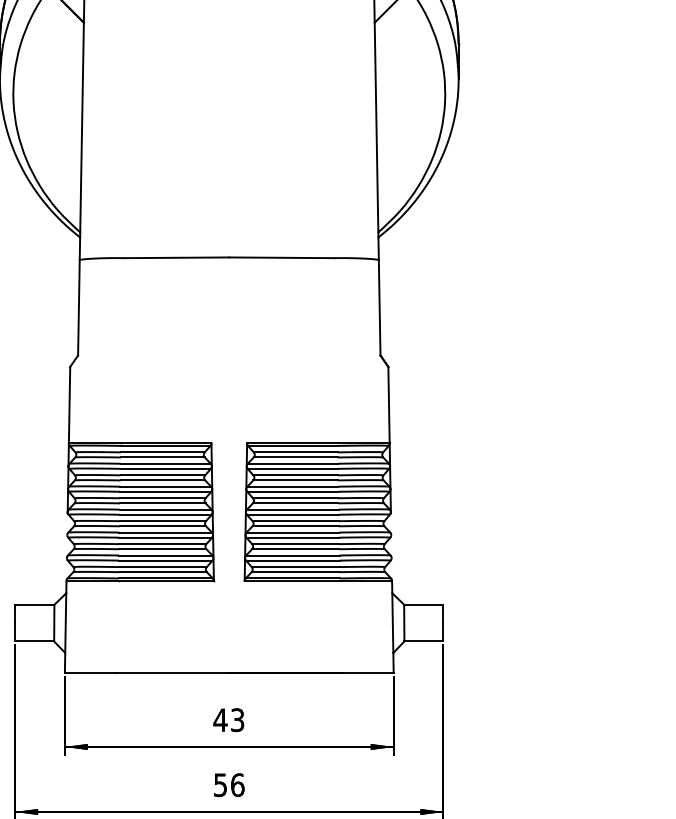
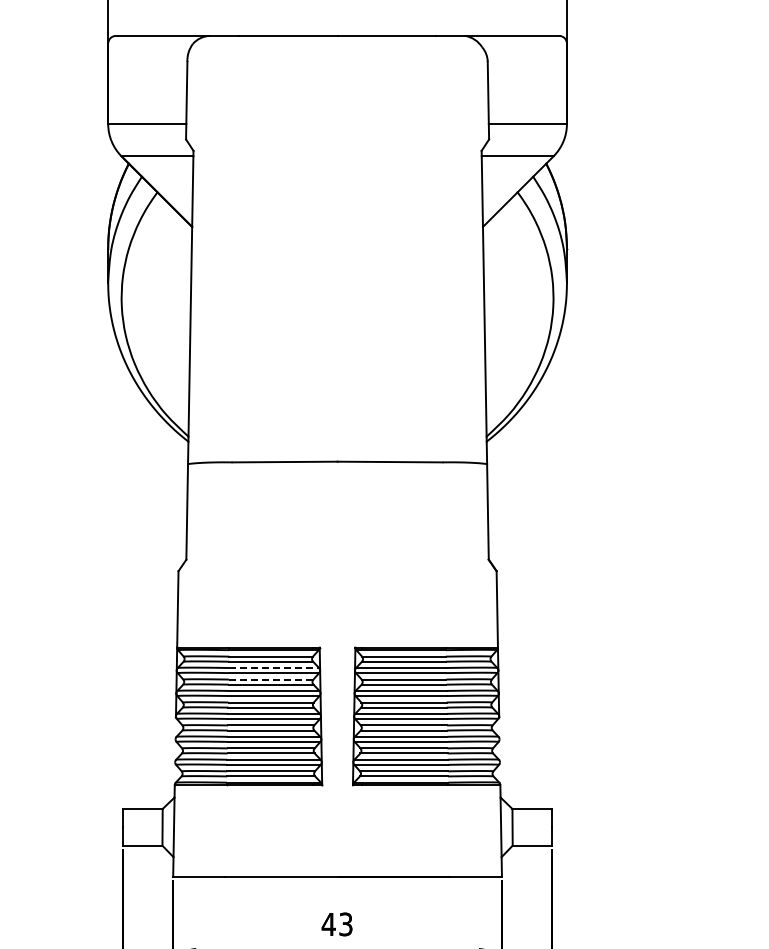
line: (166, 464) -> (274, 668), solid -> dashed
line: (163, 475) -> (271, 679), solid -> dashed

